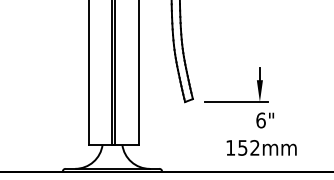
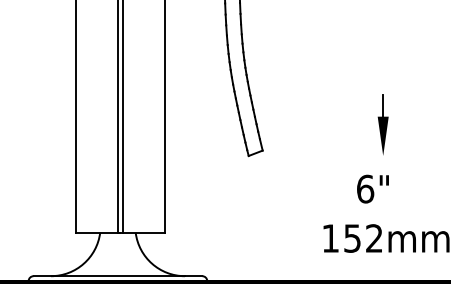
line: (236, 102) -> (341, 156), removed
text: (264, 120) -> (371, 189), moved

